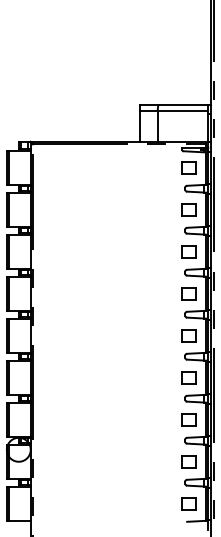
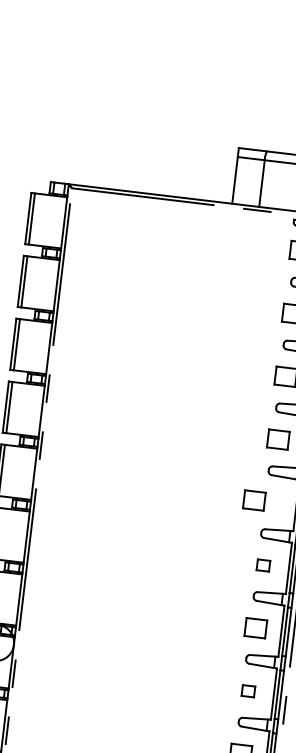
part: (188, 335) -> (253, 500), moved
part: (188, 377) -> (262, 564), size x0.6
part: (188, 461) -> (247, 690), size x0.6

